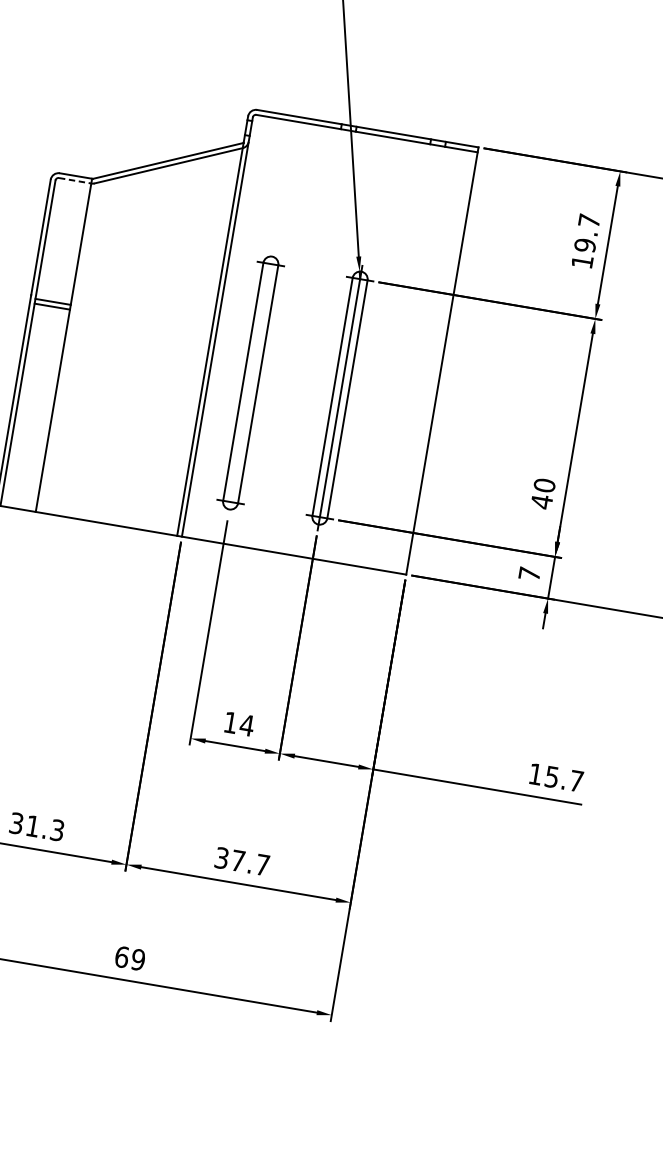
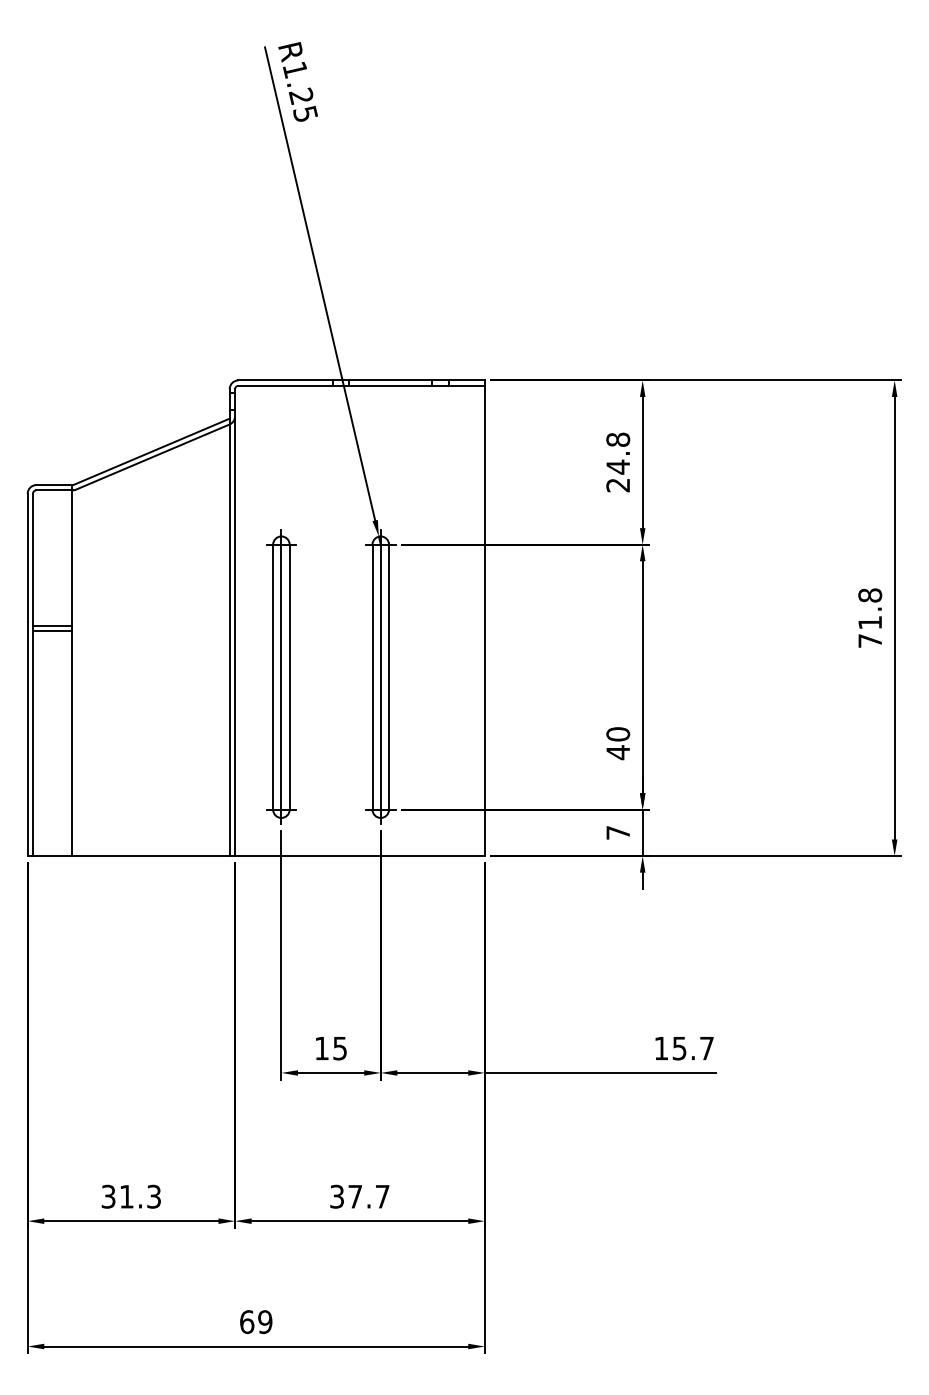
line: (75, 180) -> (54, 490), dashed -> solid
text: (586, 241) -> (618, 462), 19.7 -> 24.8
line: (250, 382) -> (281, 676), added
text: (246, 725) -> (339, 1048), 14 -> 15

